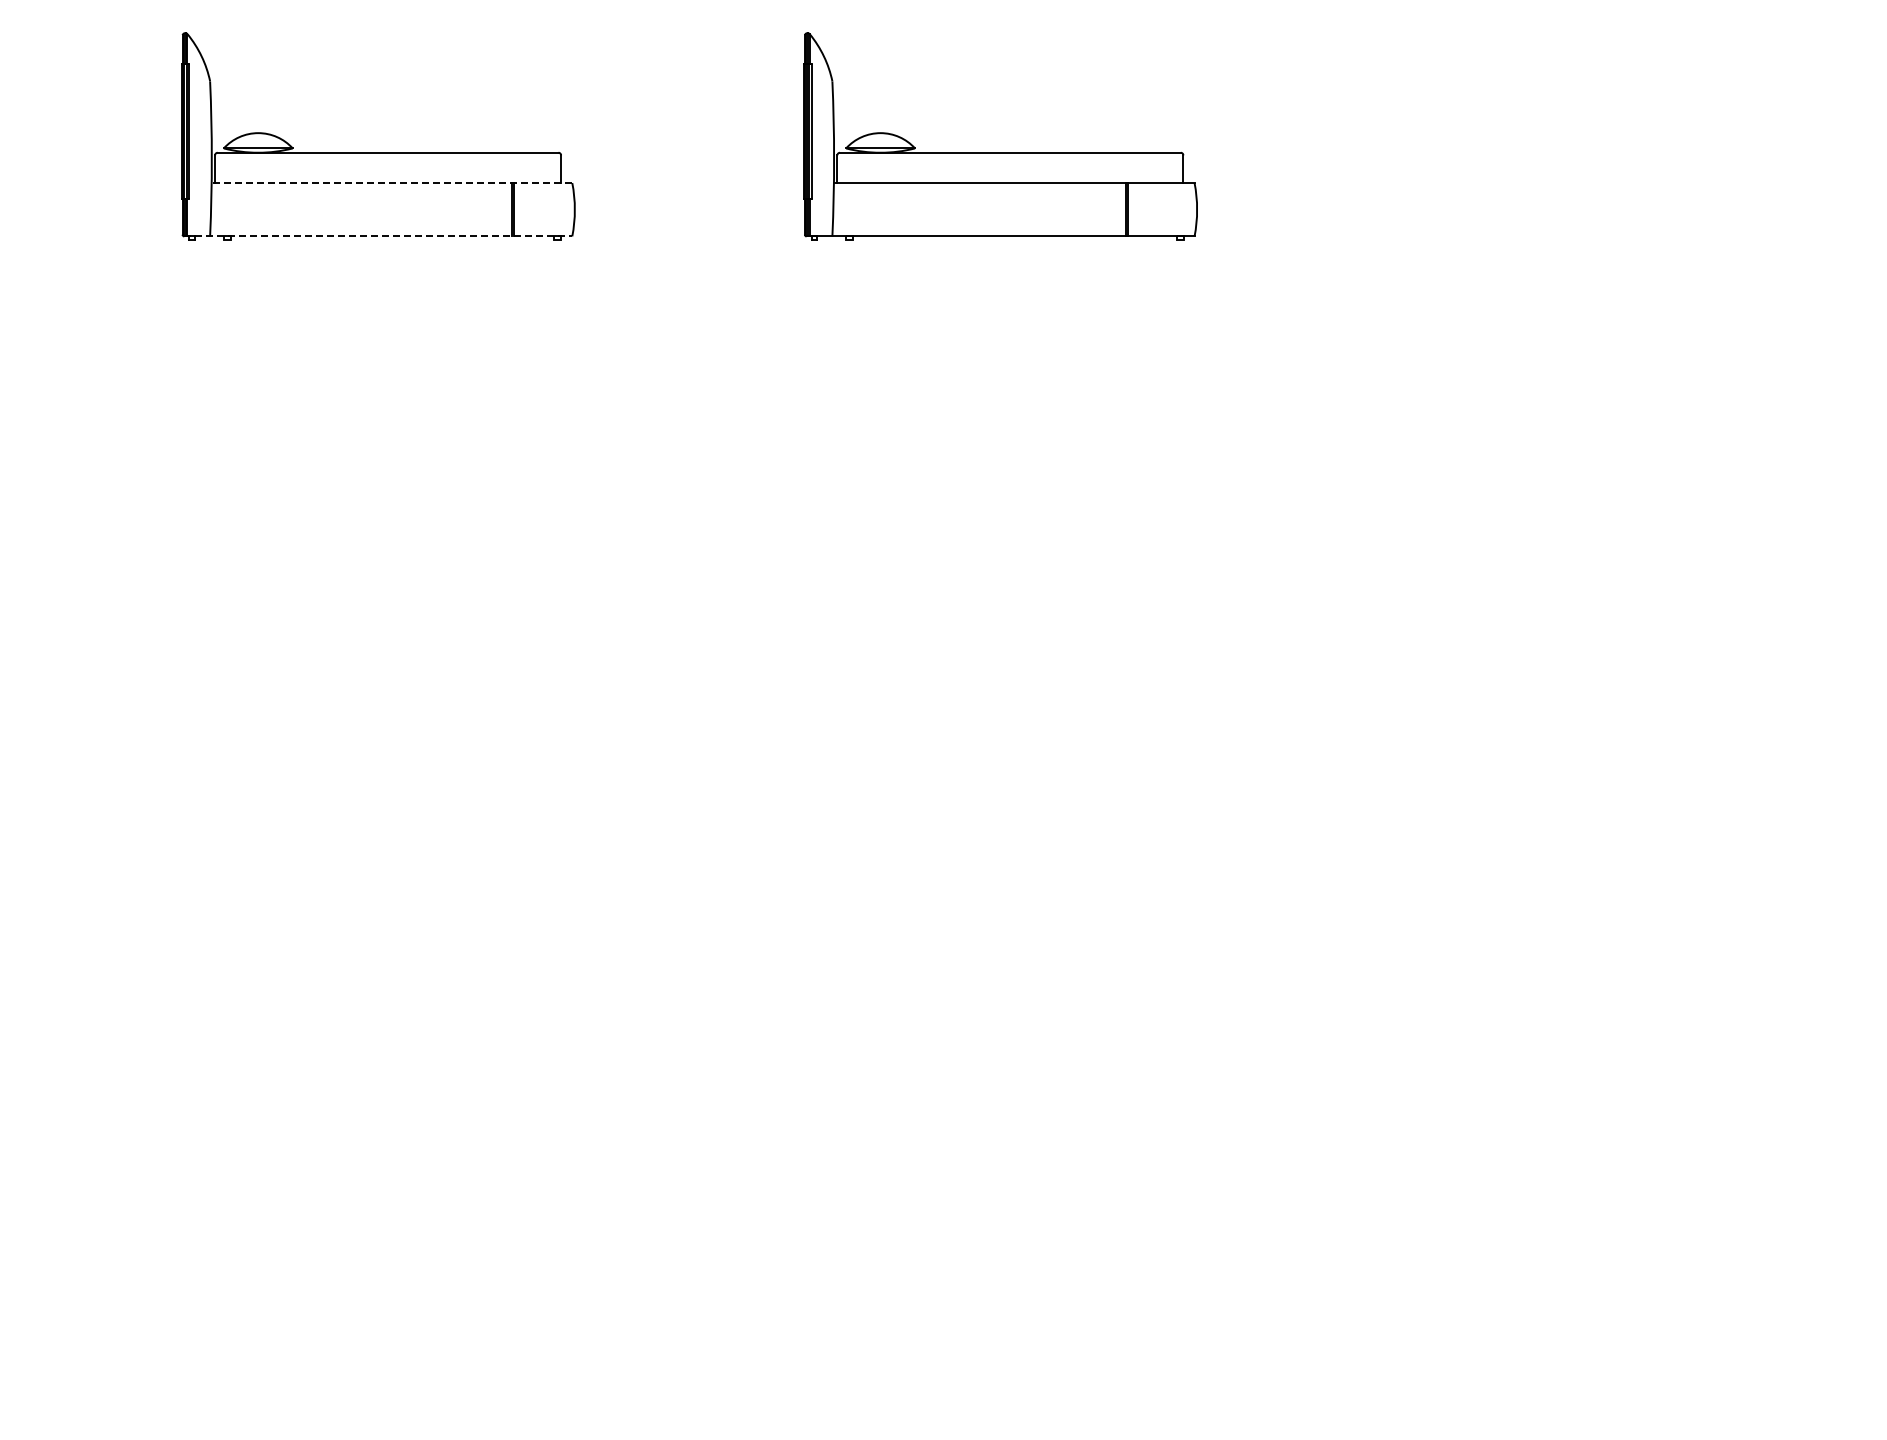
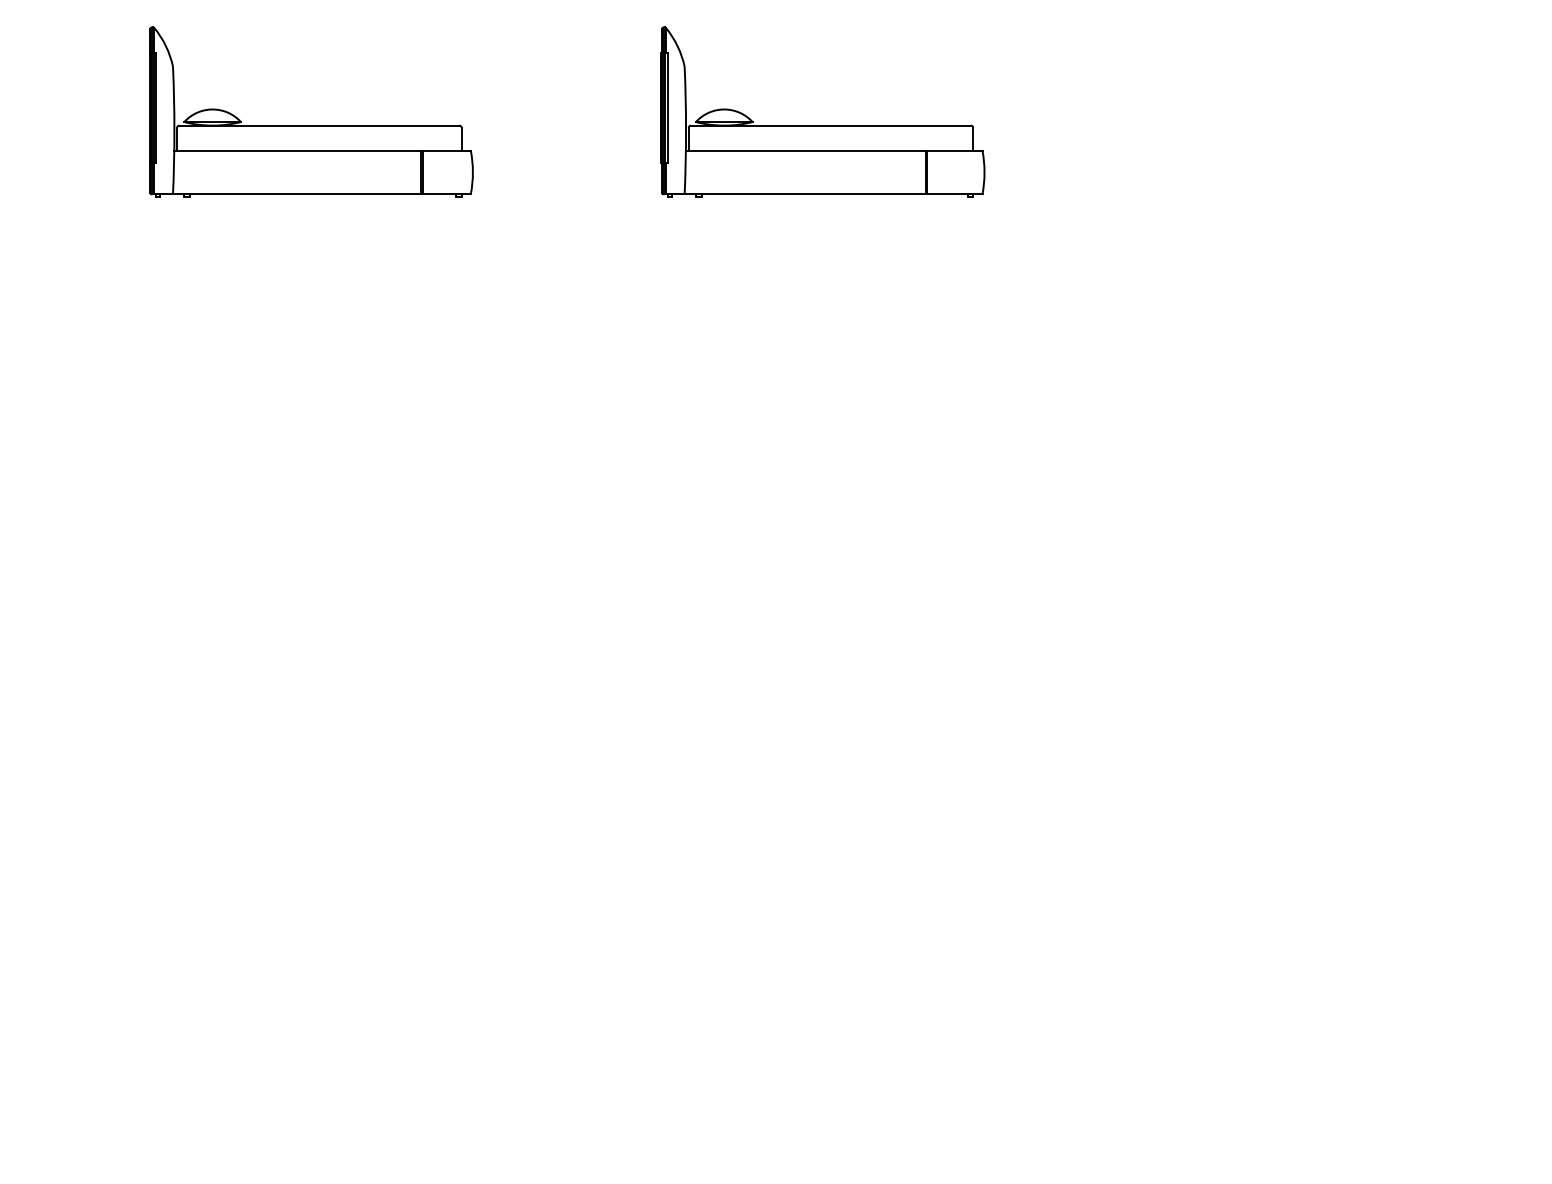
line: (391, 183) -> (322, 150), dashed -> solid
line: (378, 236) -> (311, 194), dashed -> solid

